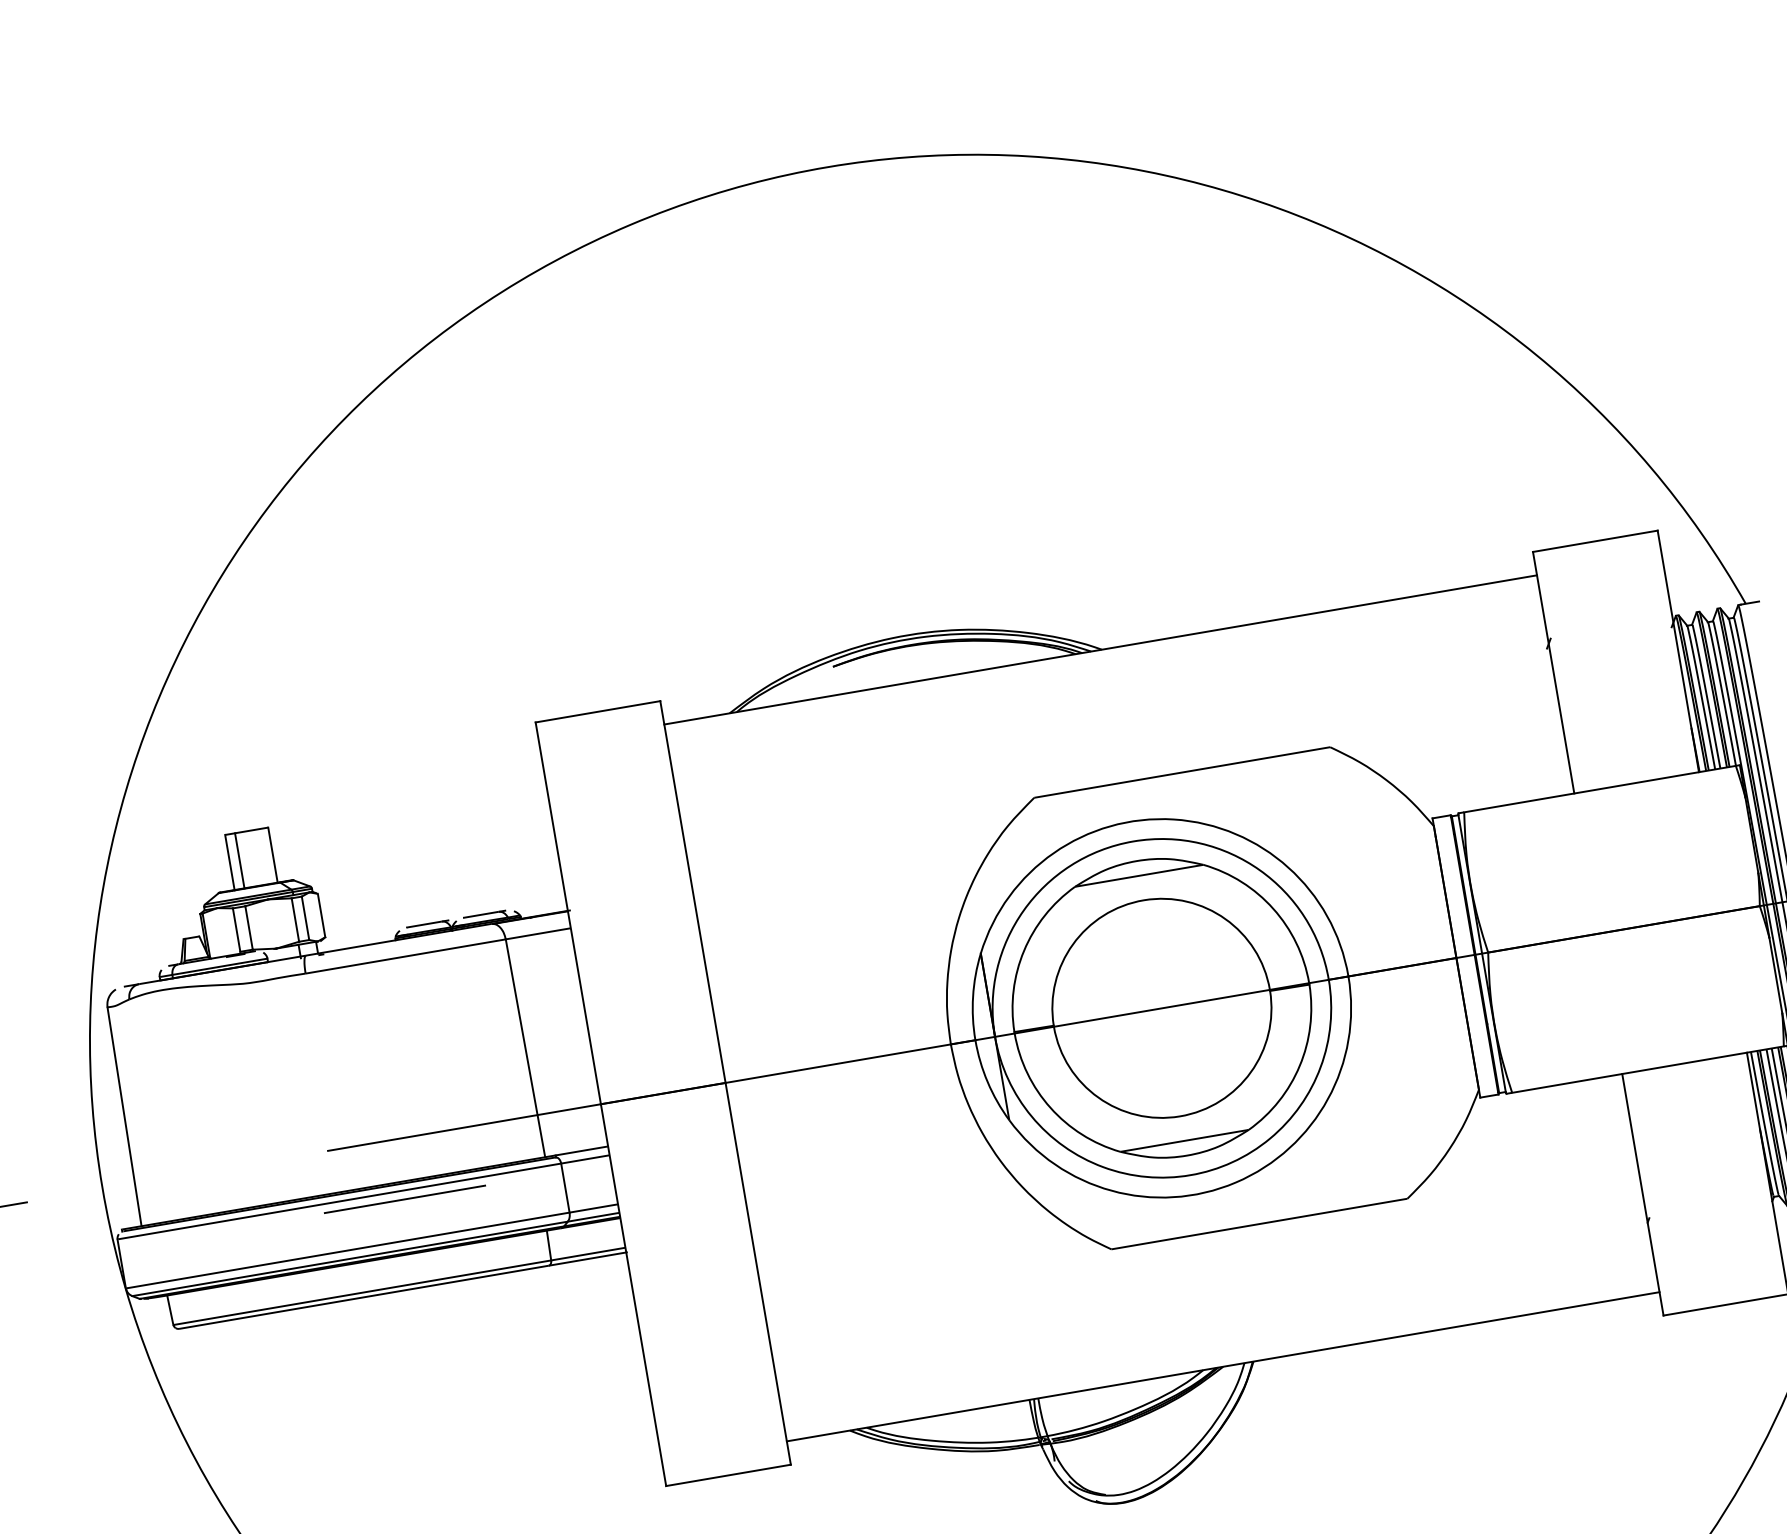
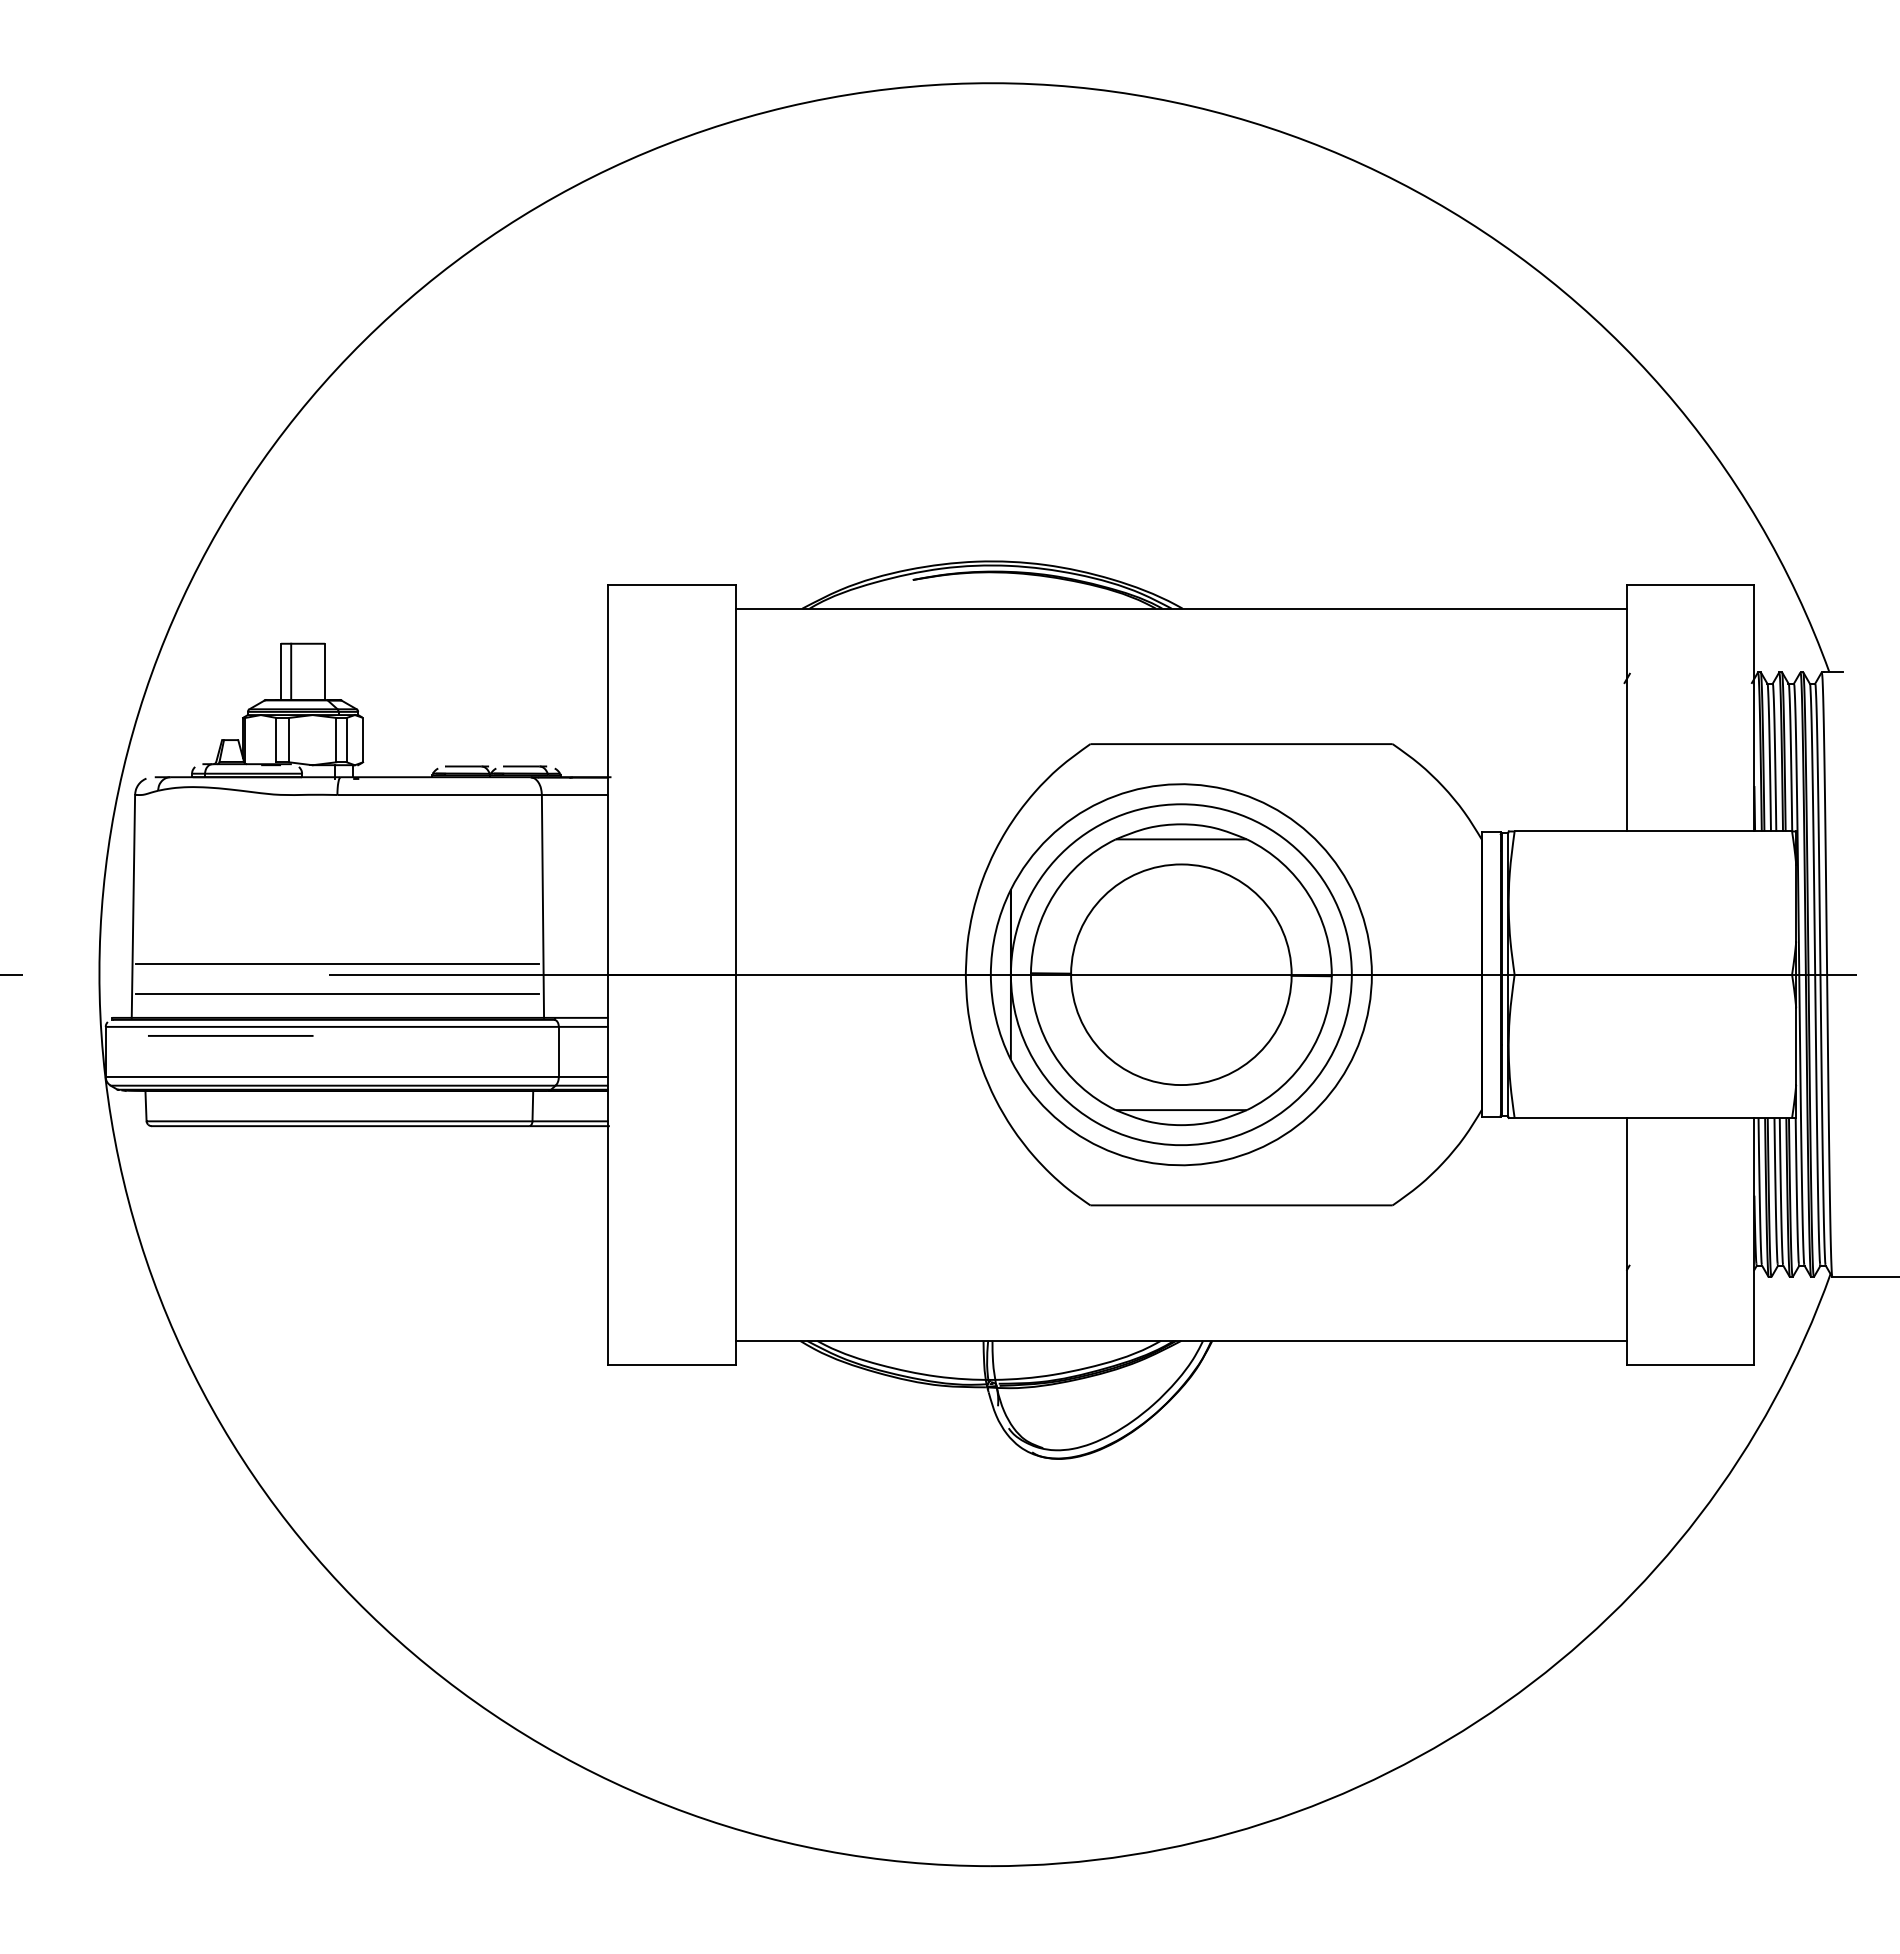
line: (334, 1139) -> (337, 964), added
line: (339, 1168) -> (337, 994), added
line: (404, 1198) -> (230, 1035), moved

